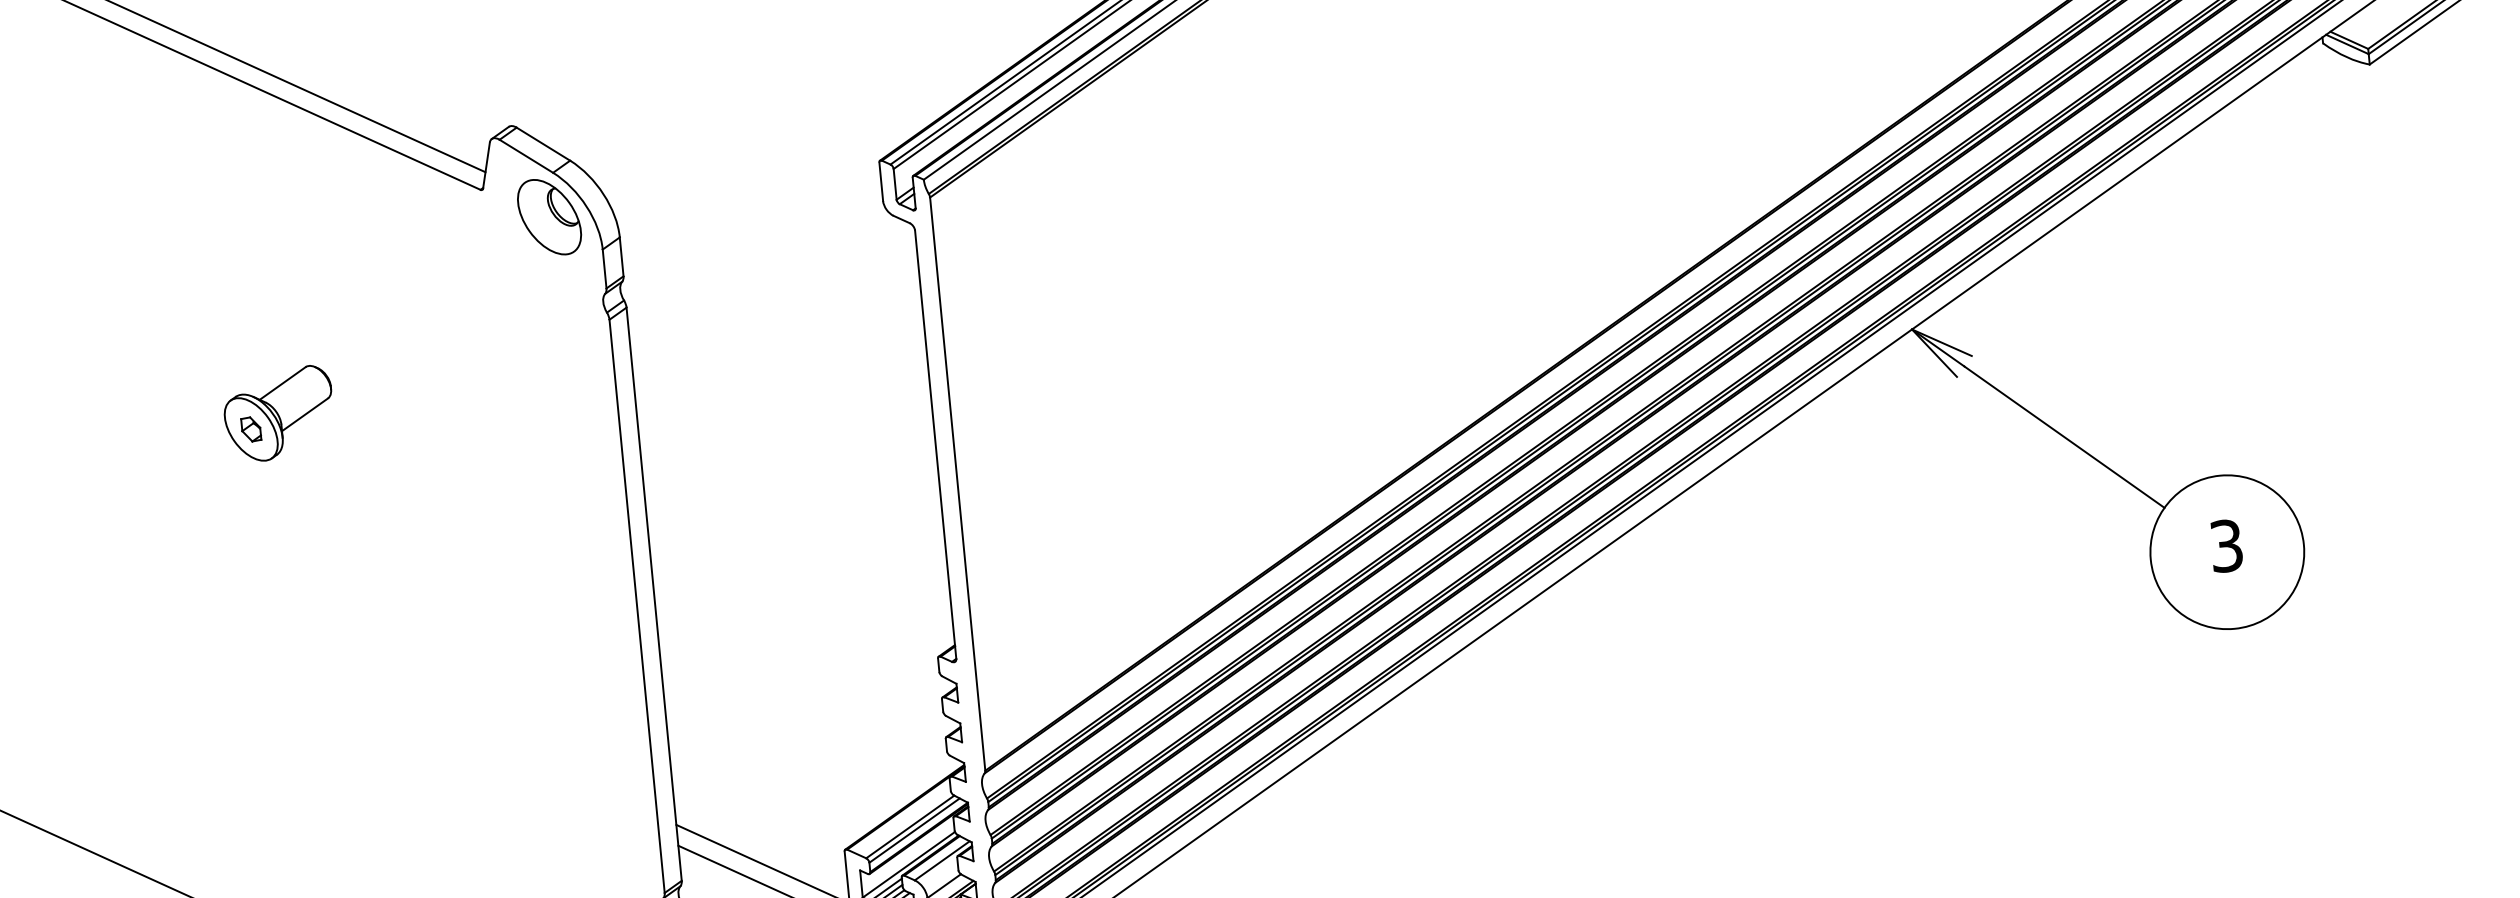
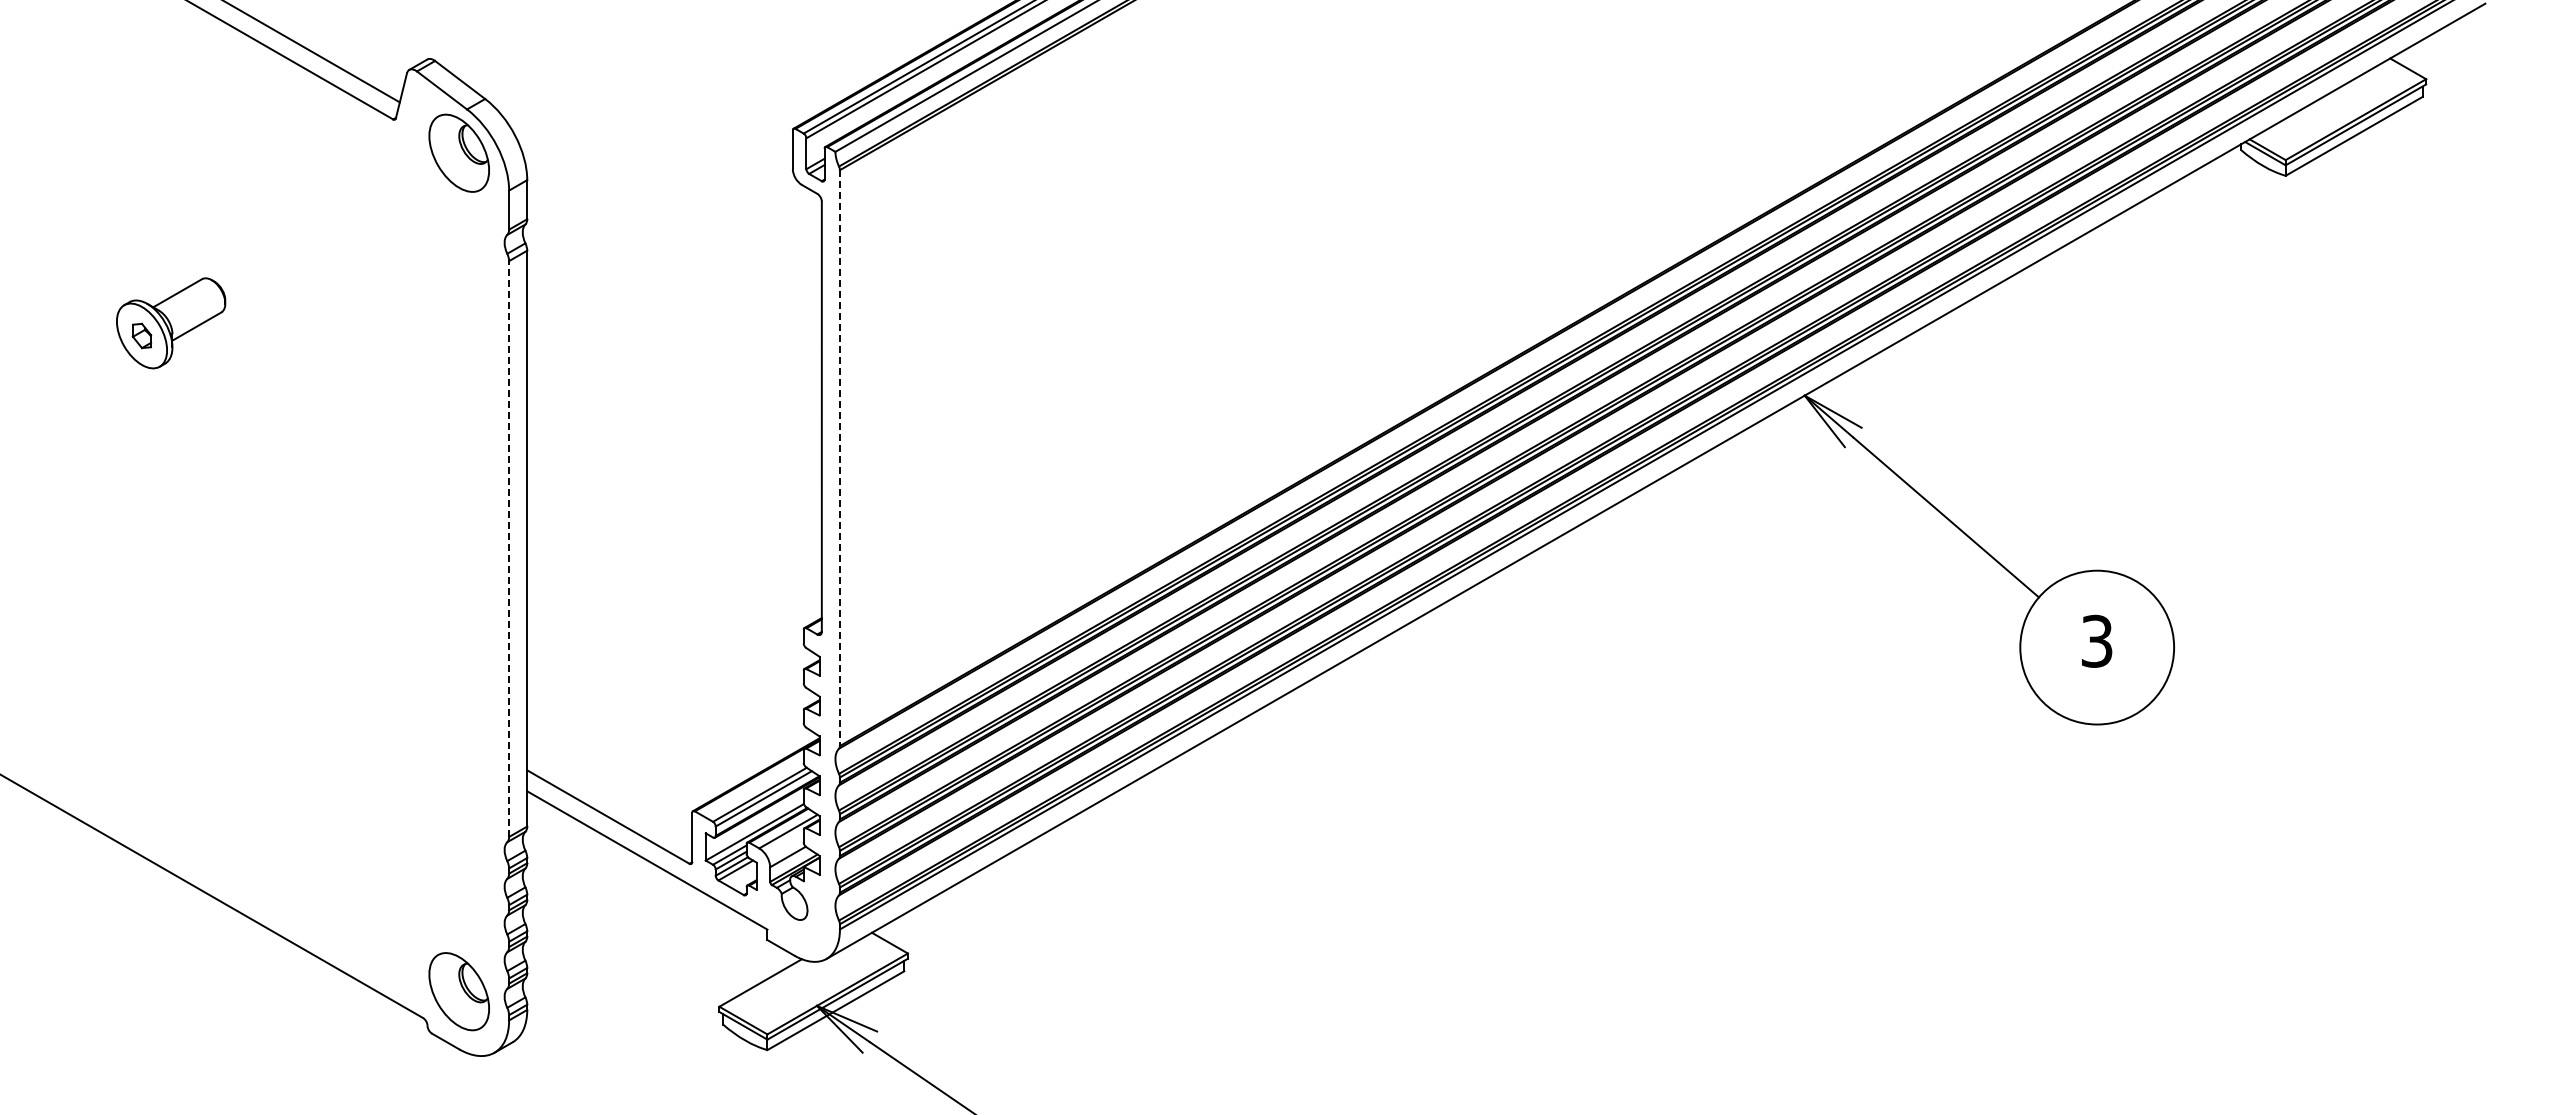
line: (957, 484) -> (839, 458), solid -> dashed
line: (637, 606) -> (509, 549), solid -> dashed

